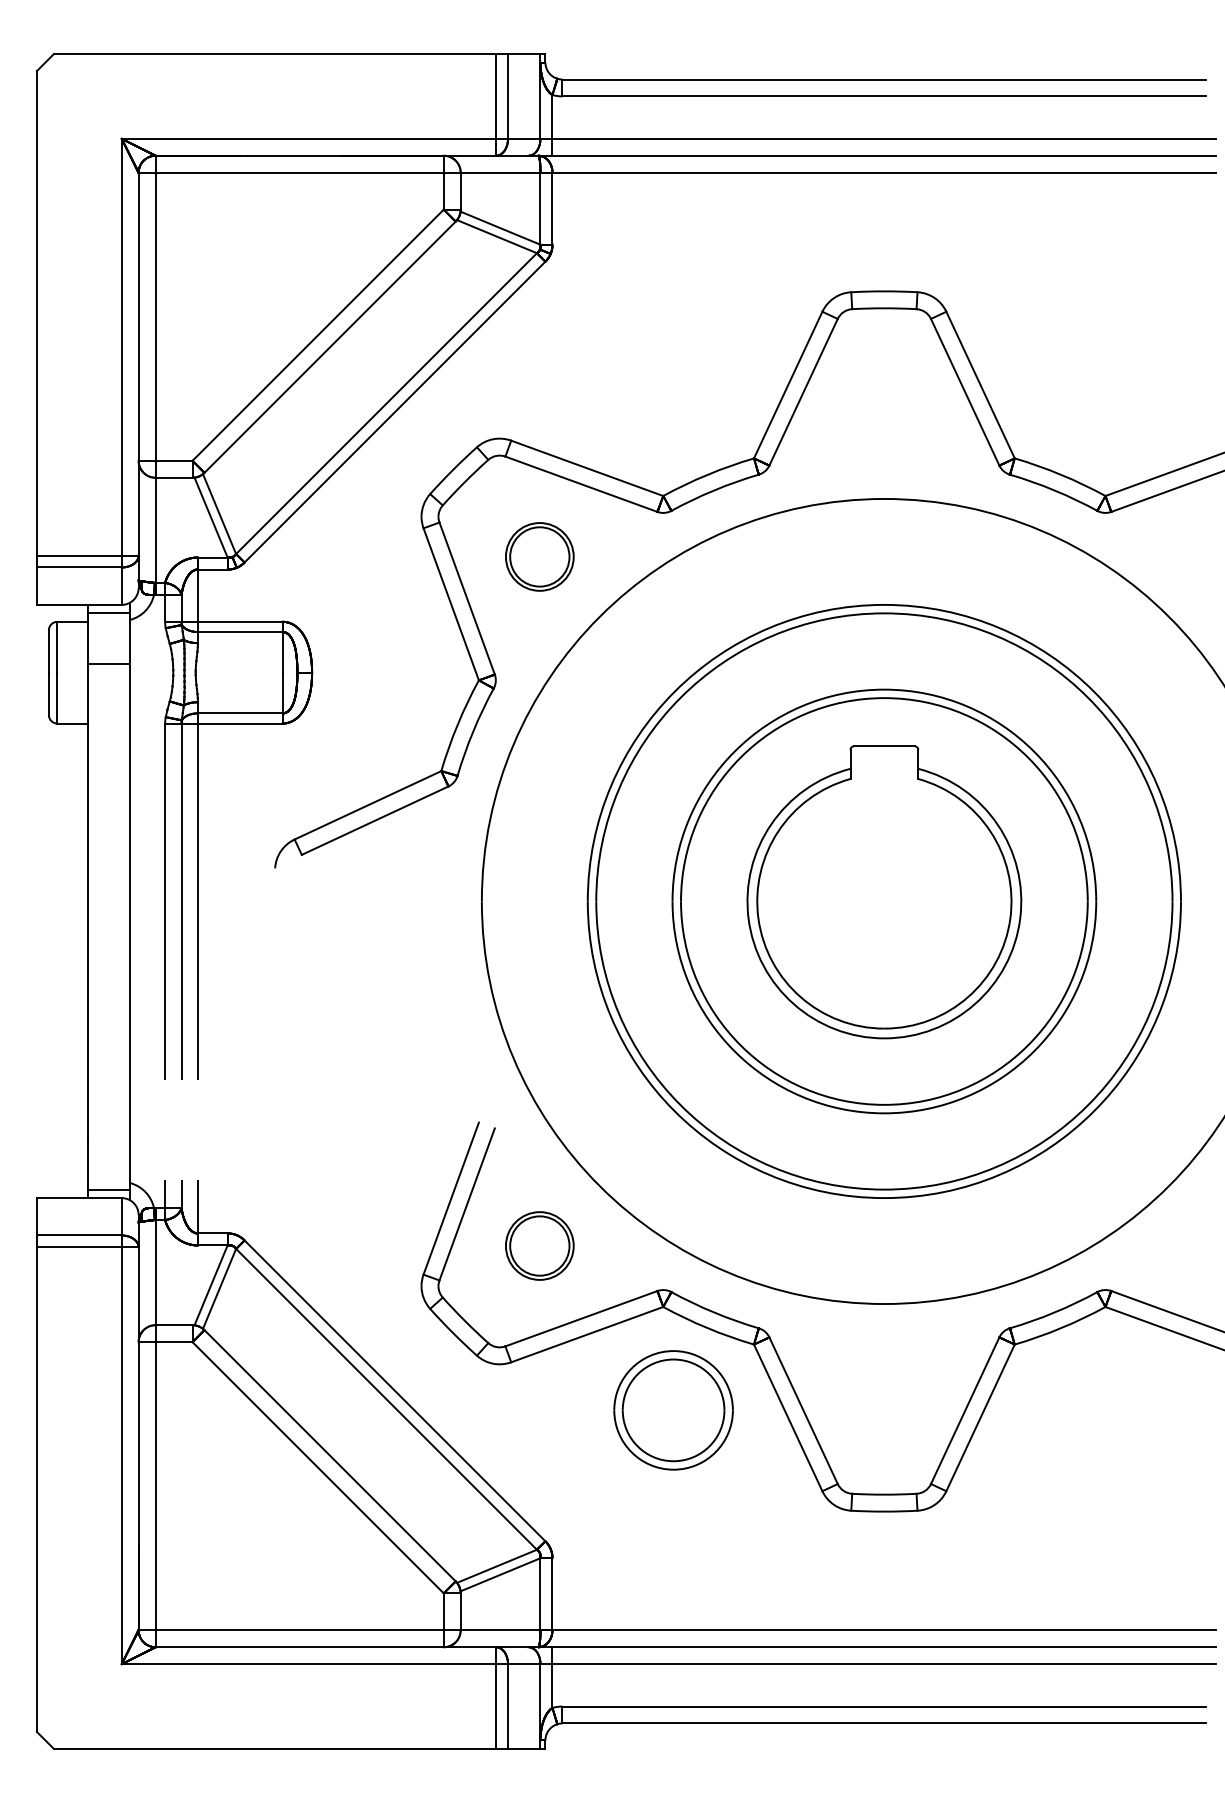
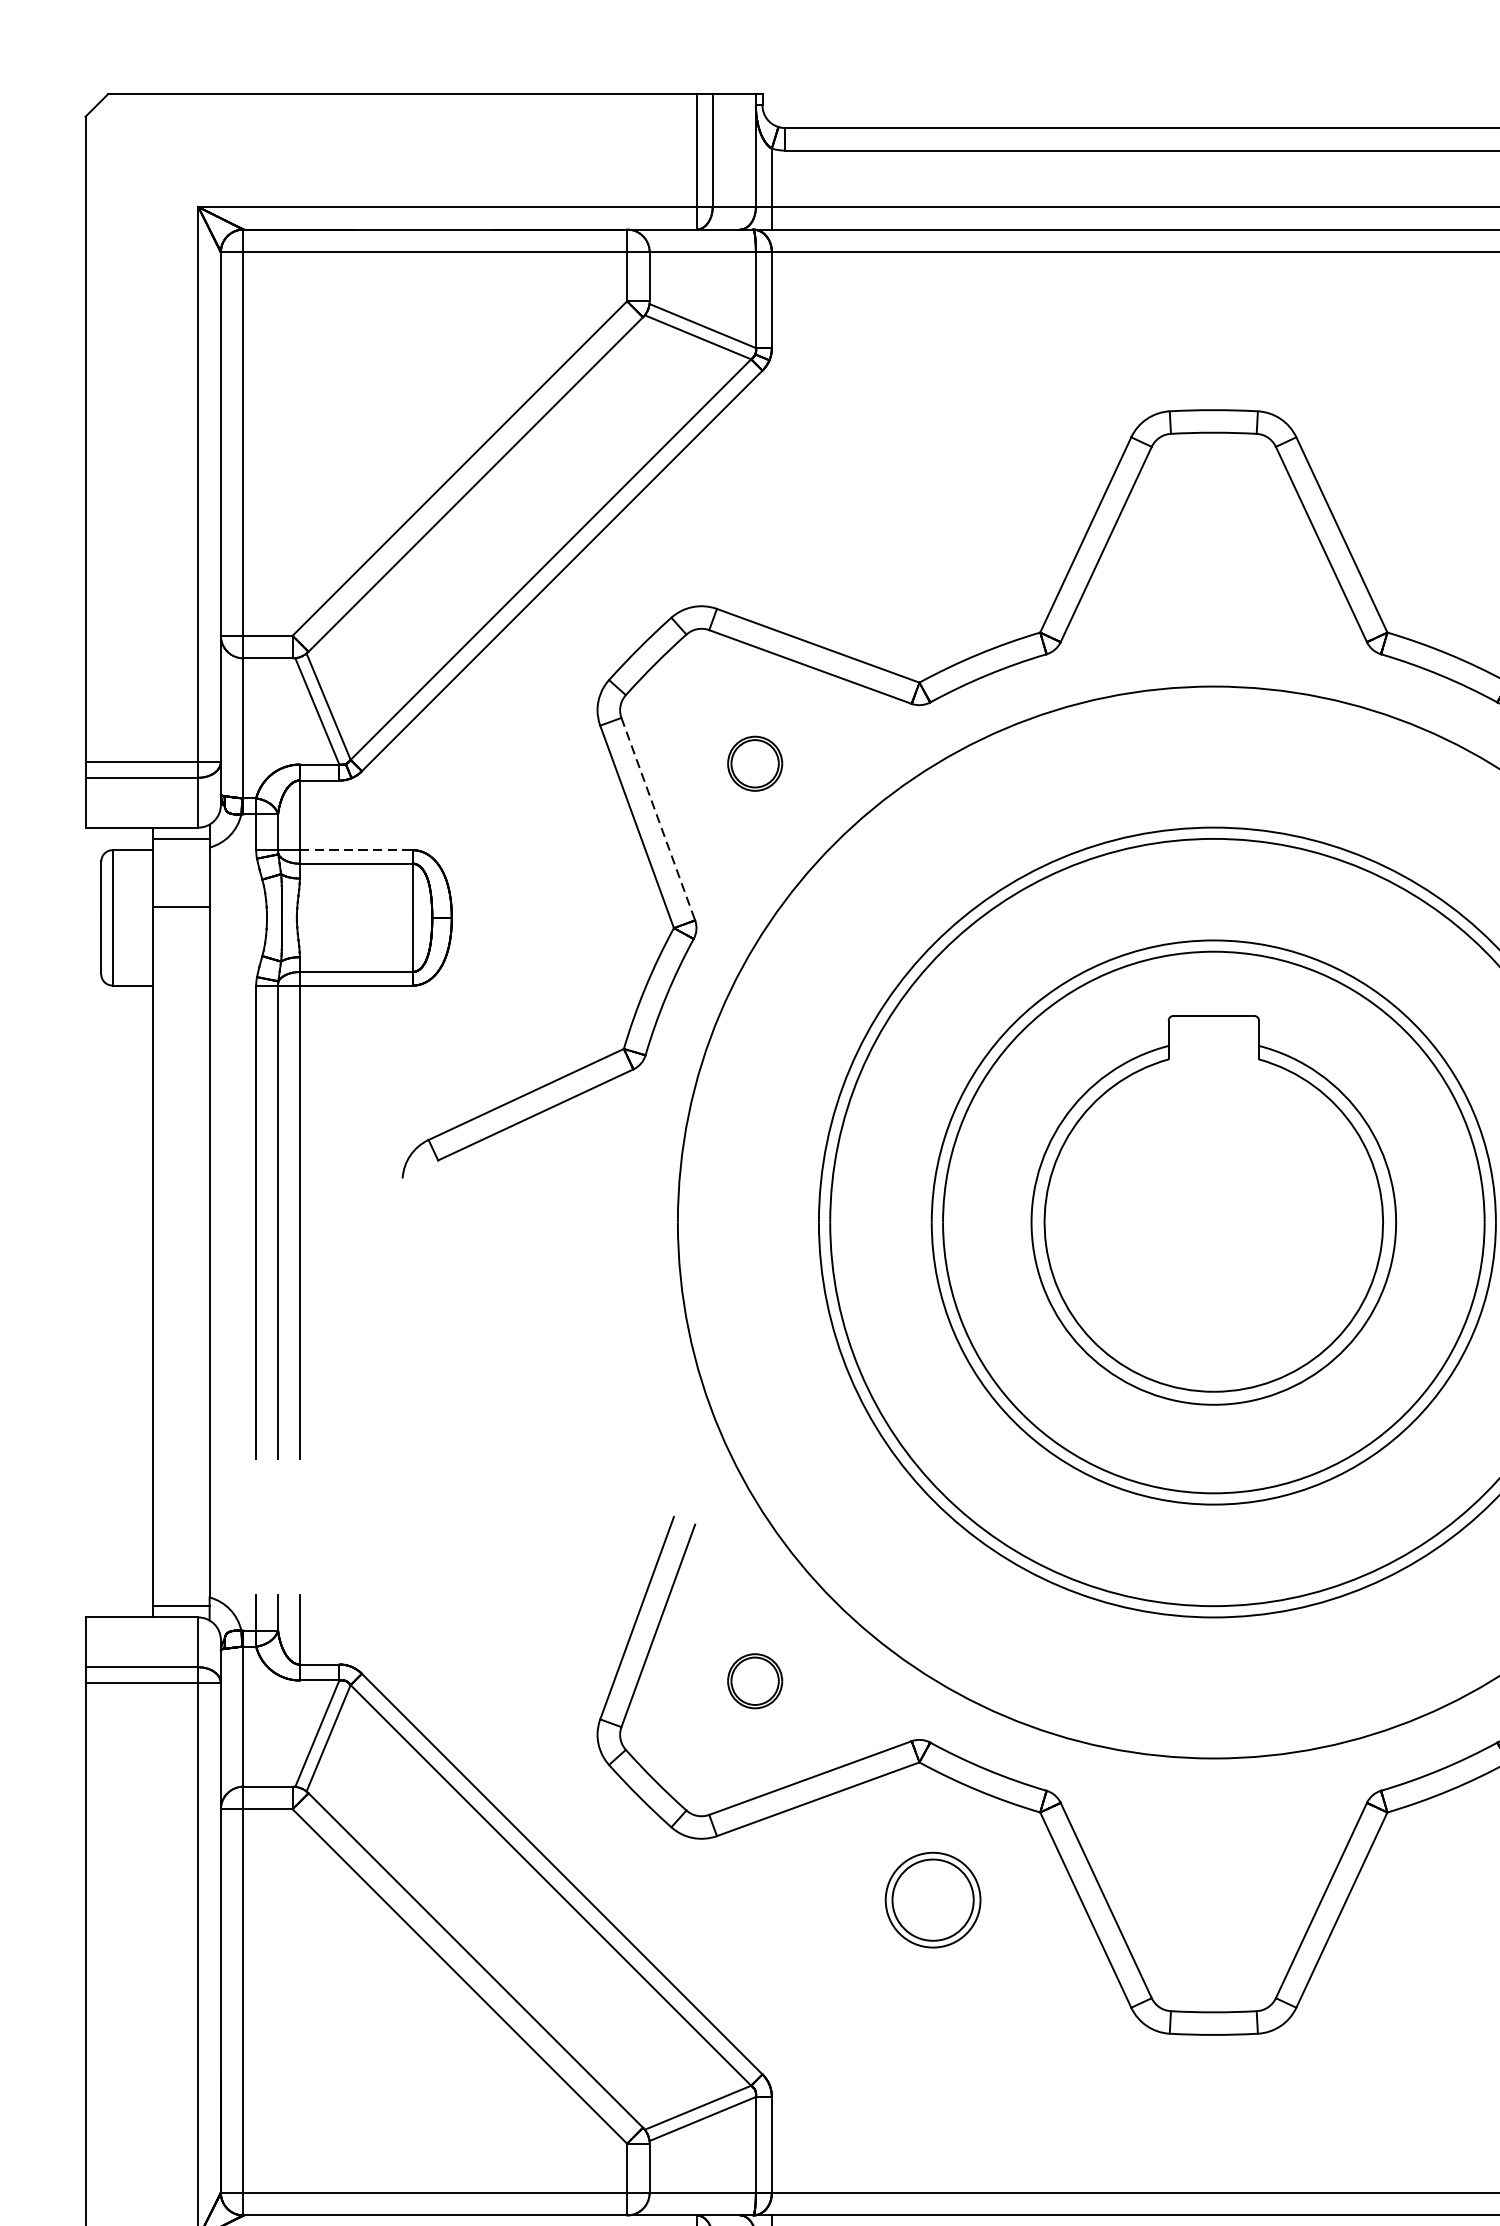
part: (539, 556) -> (754, 763), size x0.6
line: (467, 598) -> (658, 819), solid -> dashed
line: (240, 621) -> (356, 849), solid -> dashed
part: (539, 1245) -> (754, 1680), size x0.6
part: (673, 1410) -> (933, 1900), size x0.6

